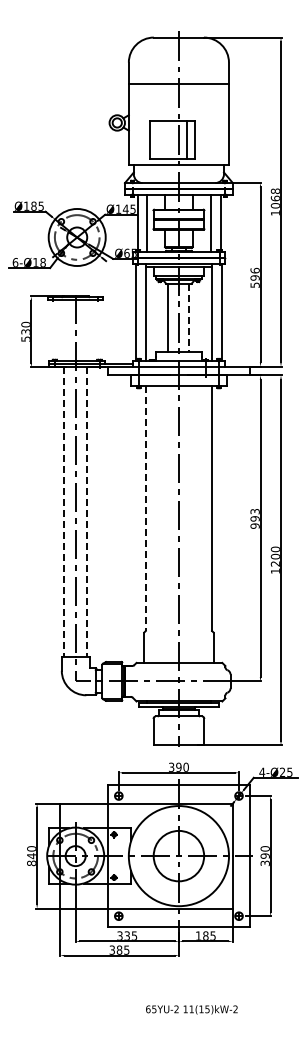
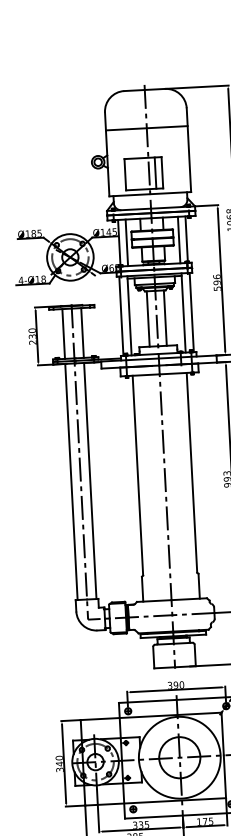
text: (15, 262) -> (21, 280), 6- -> 4-
line: (189, 317) -> (165, 317), dashed -> solid
line: (64, 330) -> (63, 333), added
line: (87, 330) -> (82, 332), added
text: (25, 338) -> (32, 342), 530 -> 230
line: (145, 509) -> (137, 476), dashed -> solid
line: (64, 512) -> (71, 482), dashed -> solid
line: (87, 512) -> (90, 481), dashed -> solid
text: (31, 863) -> (59, 770), 840 -> 340
text: (205, 935) -> (204, 821), 185 -> 175

